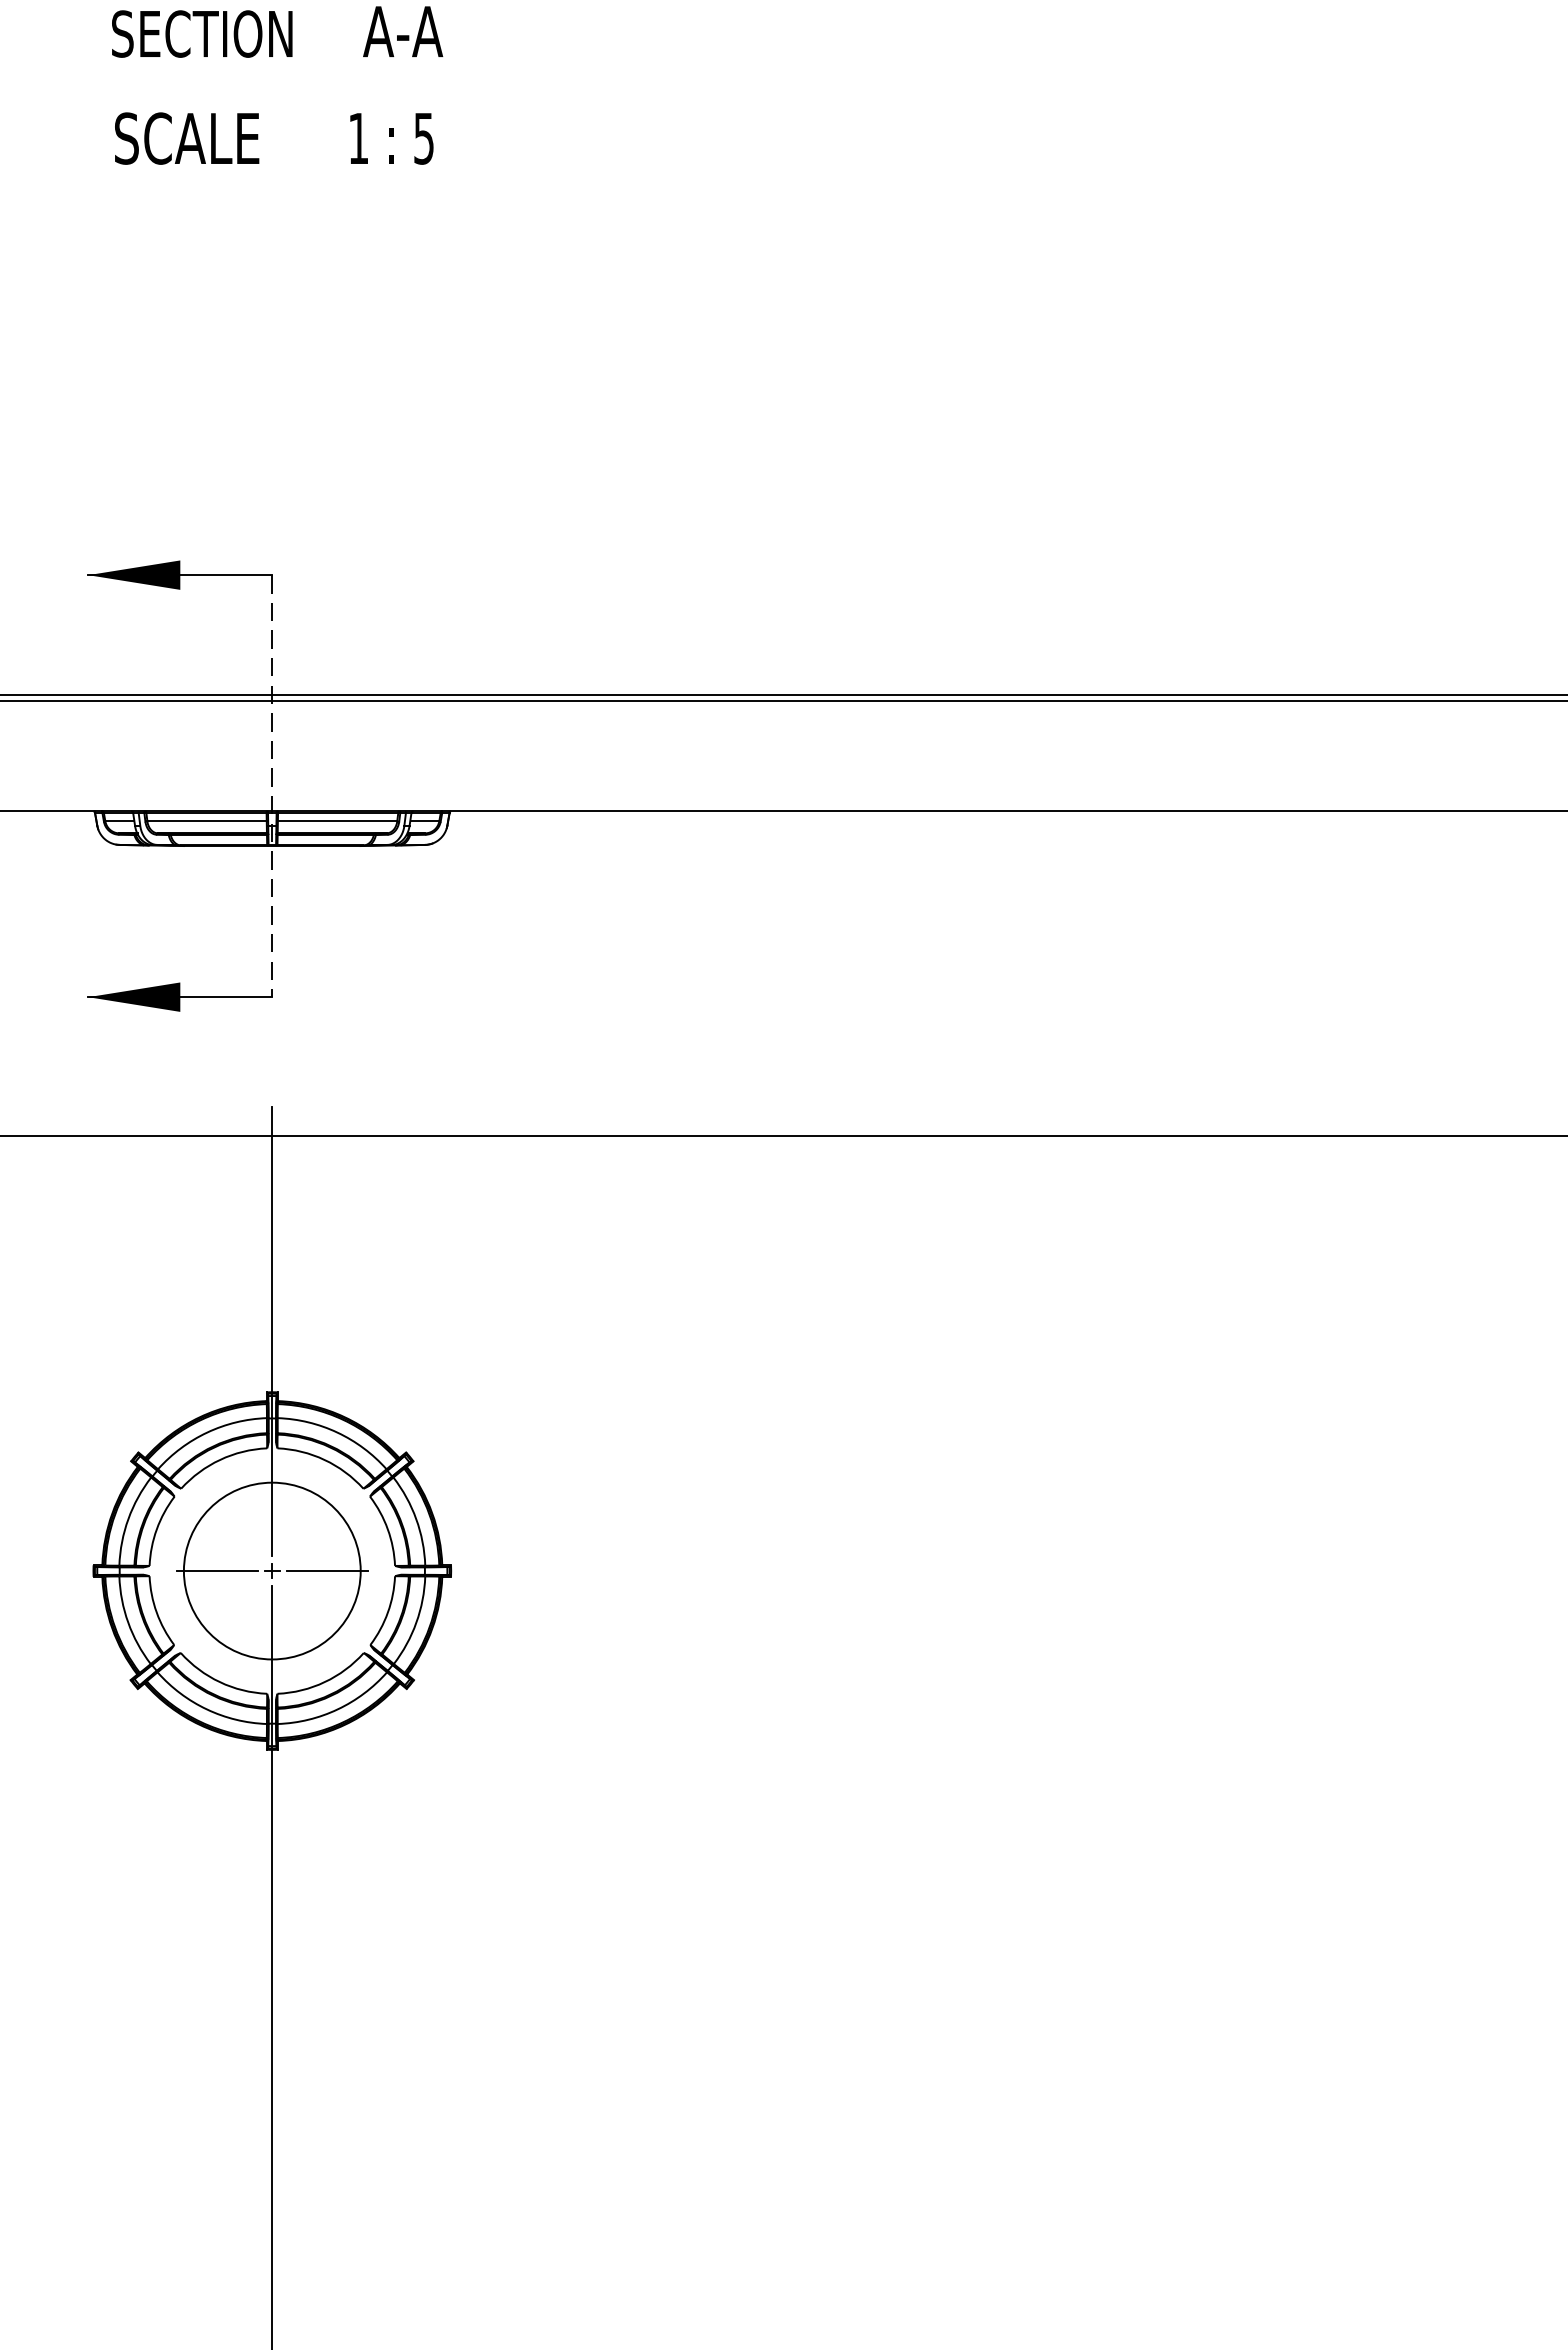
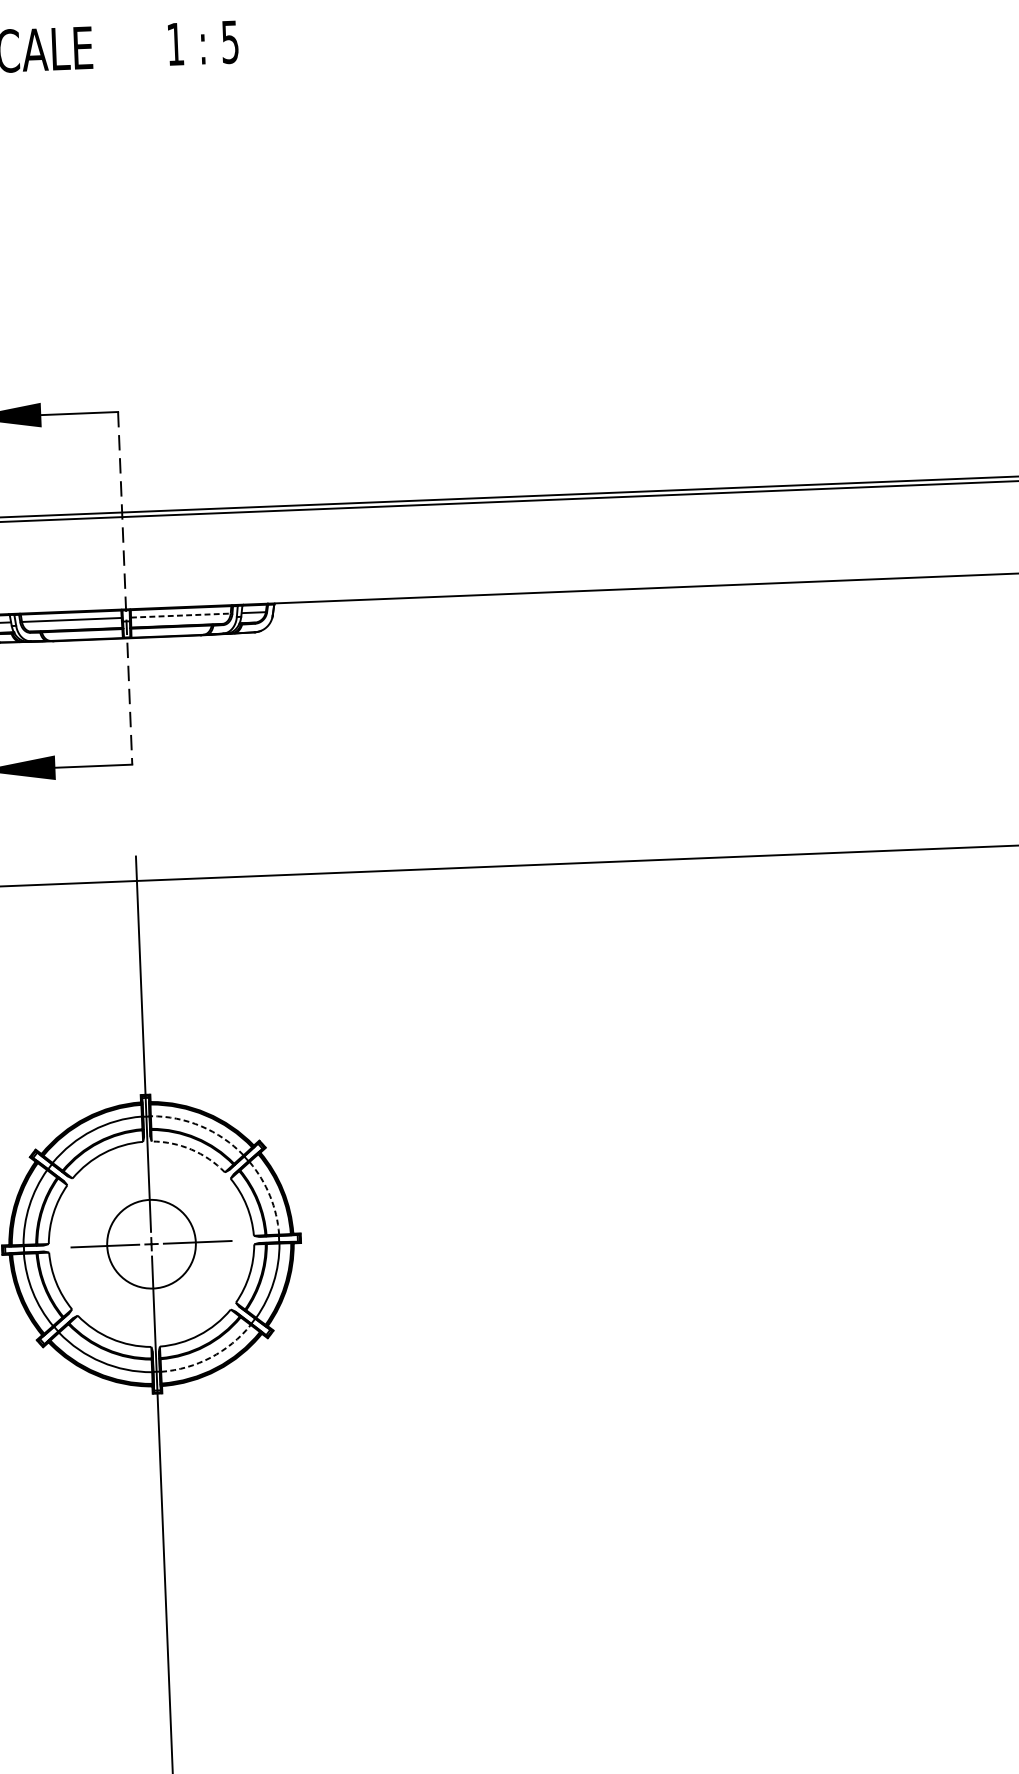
line: (337, 821) -> (180, 615), solid -> dashed
arc: (337, 1432) -> (201, 1126), solid -> dashed
arc: (324, 1459) -> (191, 1149), solid -> dashed
arc: (416, 1519) -> (270, 1196), solid -> dashed
circle: (271, 1570) -> (150, 1243), size x0.6
arc: (337, 1709) -> (210, 1357), solid -> dashed

